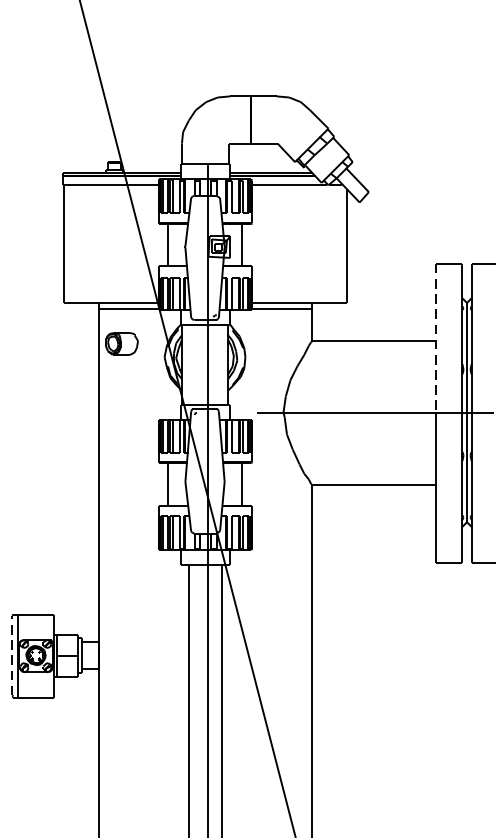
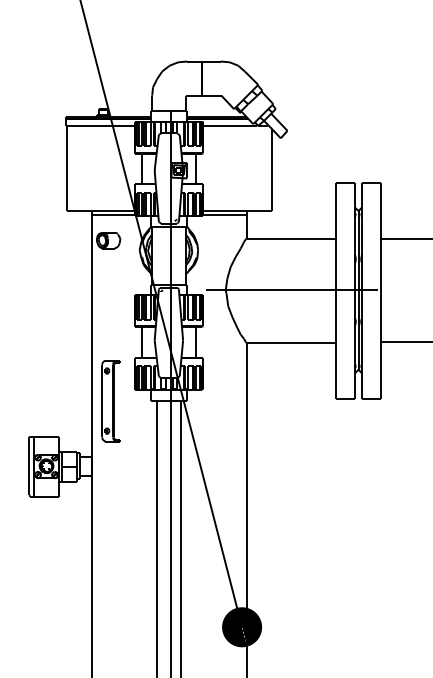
line: (435, 338) -> (335, 236), dashed -> solid
part: (124, 566) -> (110, 401), added
line: (12, 655) -> (29, 466), dashed -> solid

